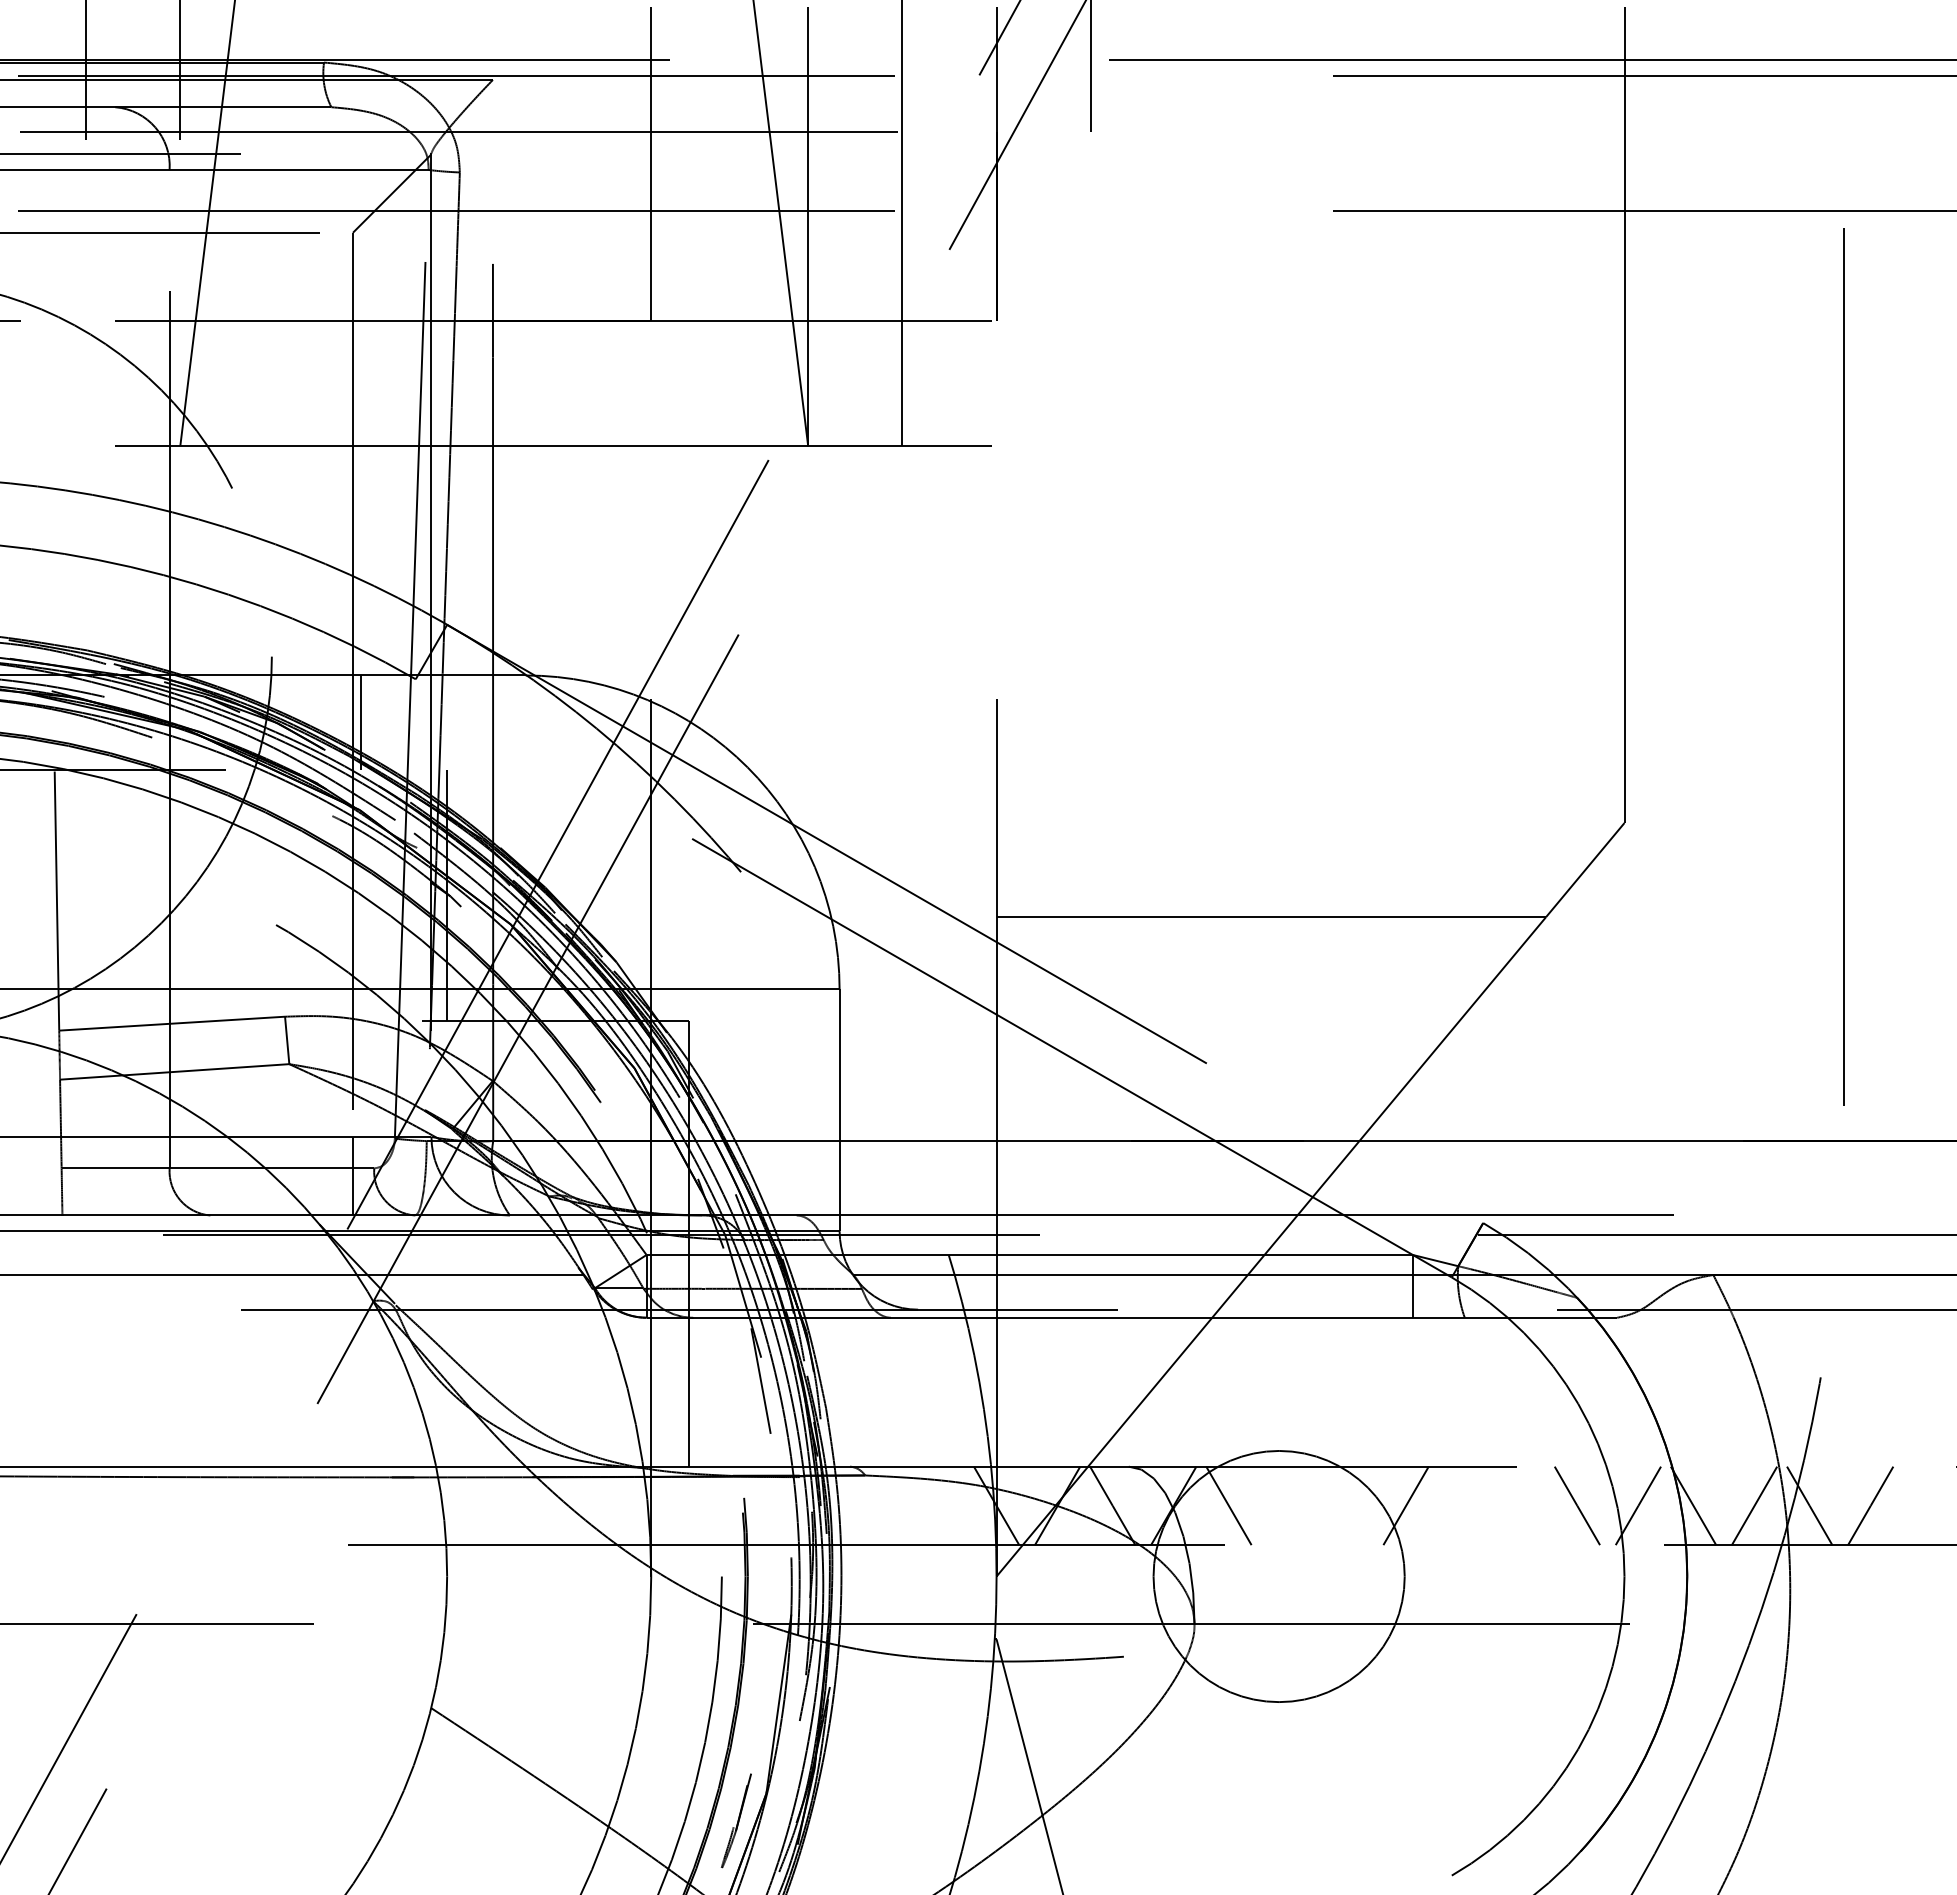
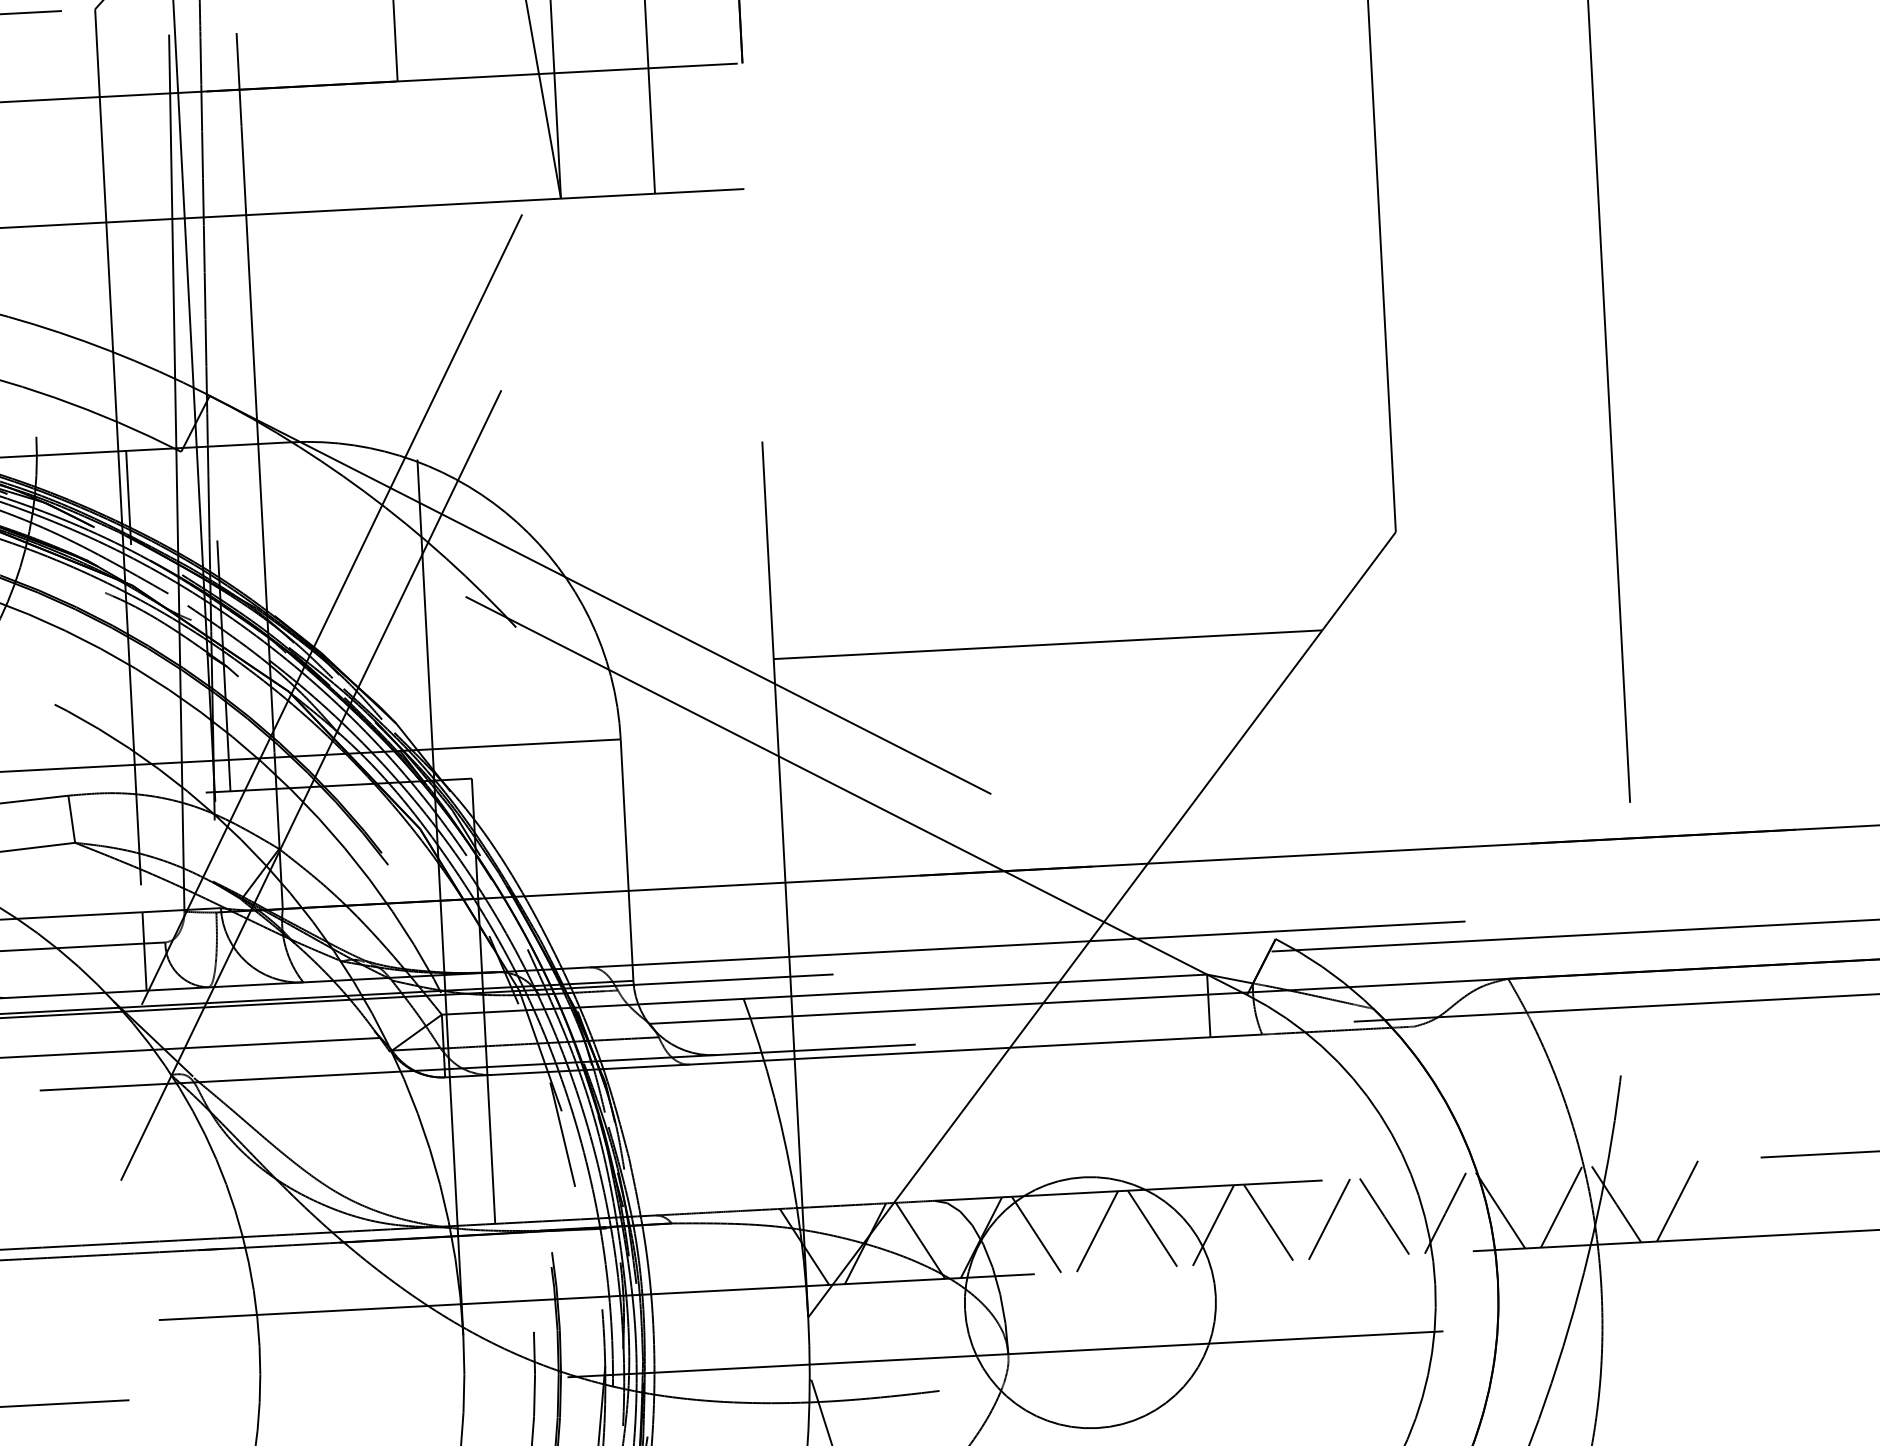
line: (1289, 1505) -> (1097, 1231), added
line: (1344, 1505) -> (1151, 1228), added
line: (1460, 1505) -> (1267, 1222), added
line: (1521, 1505) -> (1328, 1219), added

